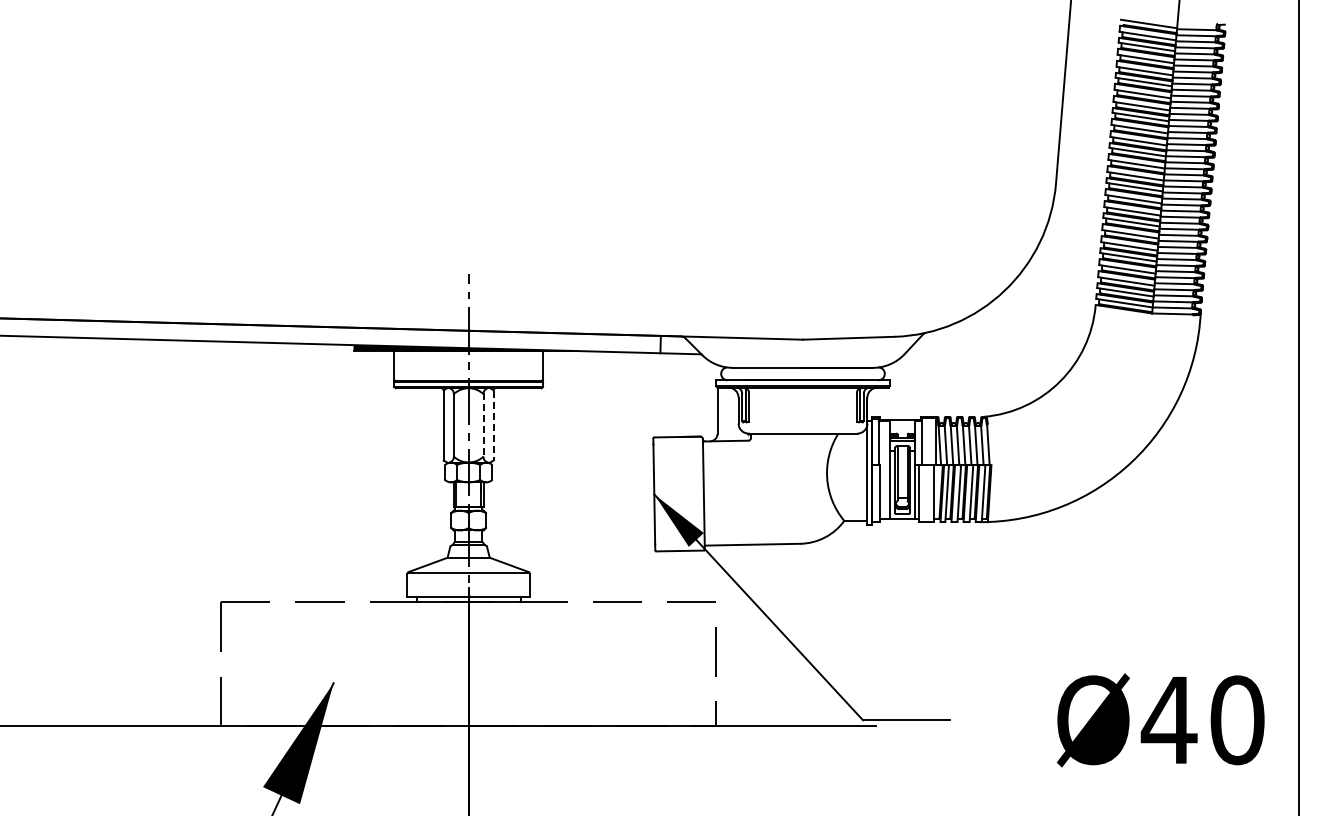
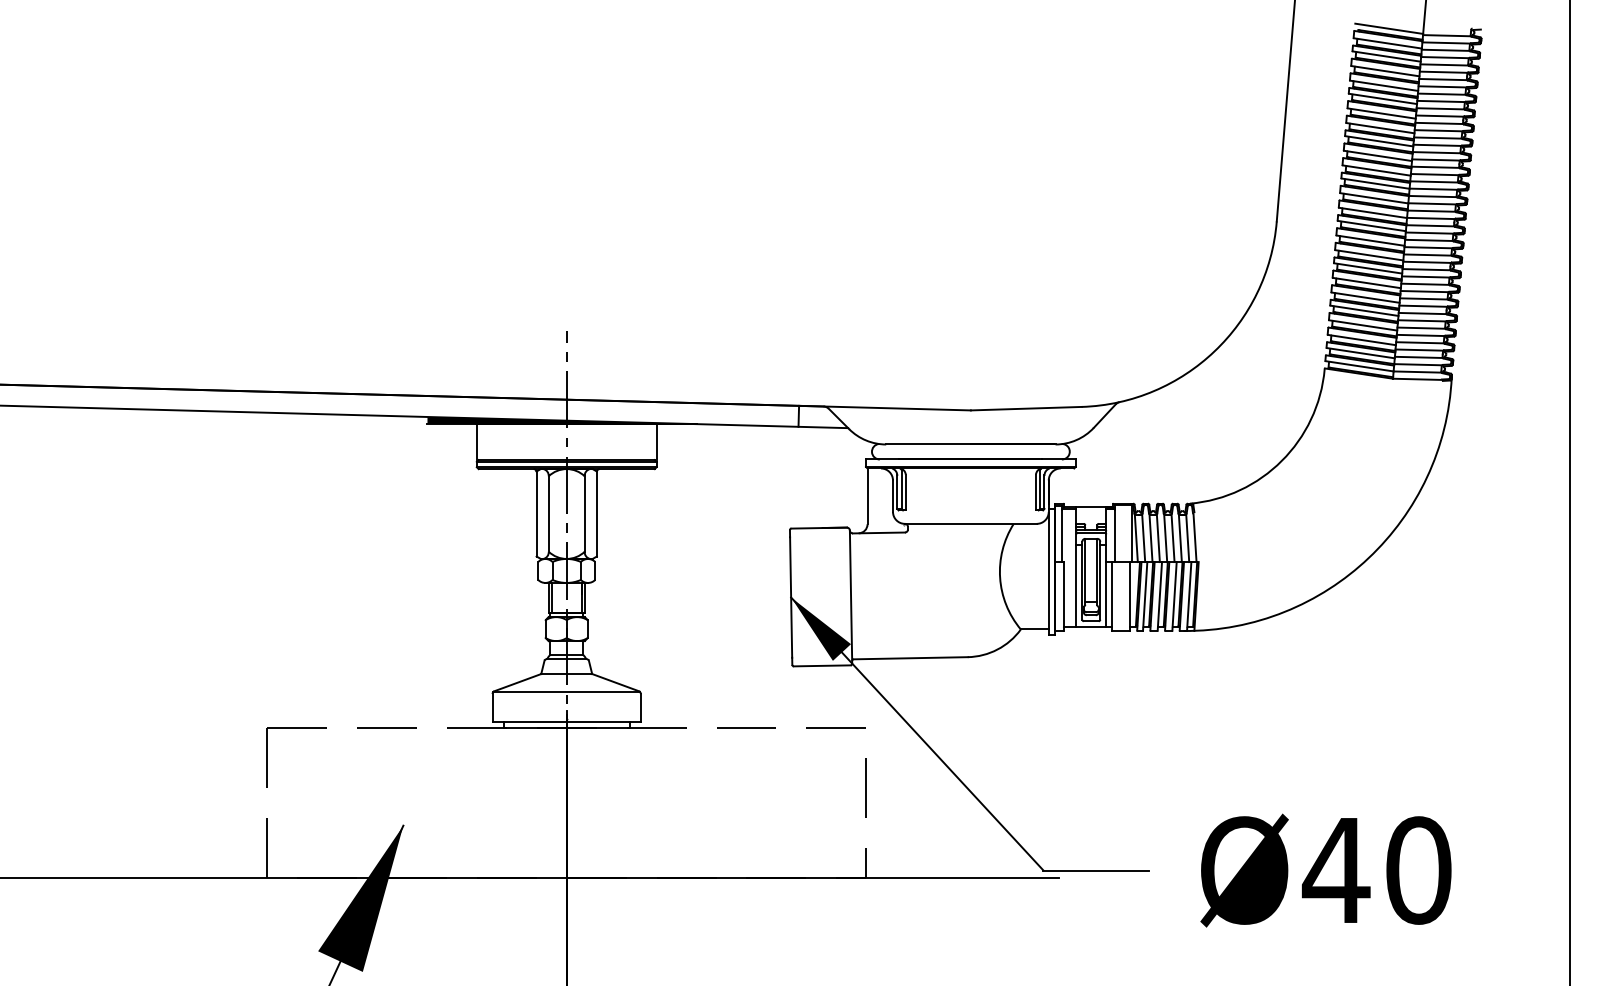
line: (483, 424) -> (584, 512), dashed -> solid
line: (493, 425) -> (596, 514), dashed -> solid
text: (1160, 720) -> (1325, 870), moved

